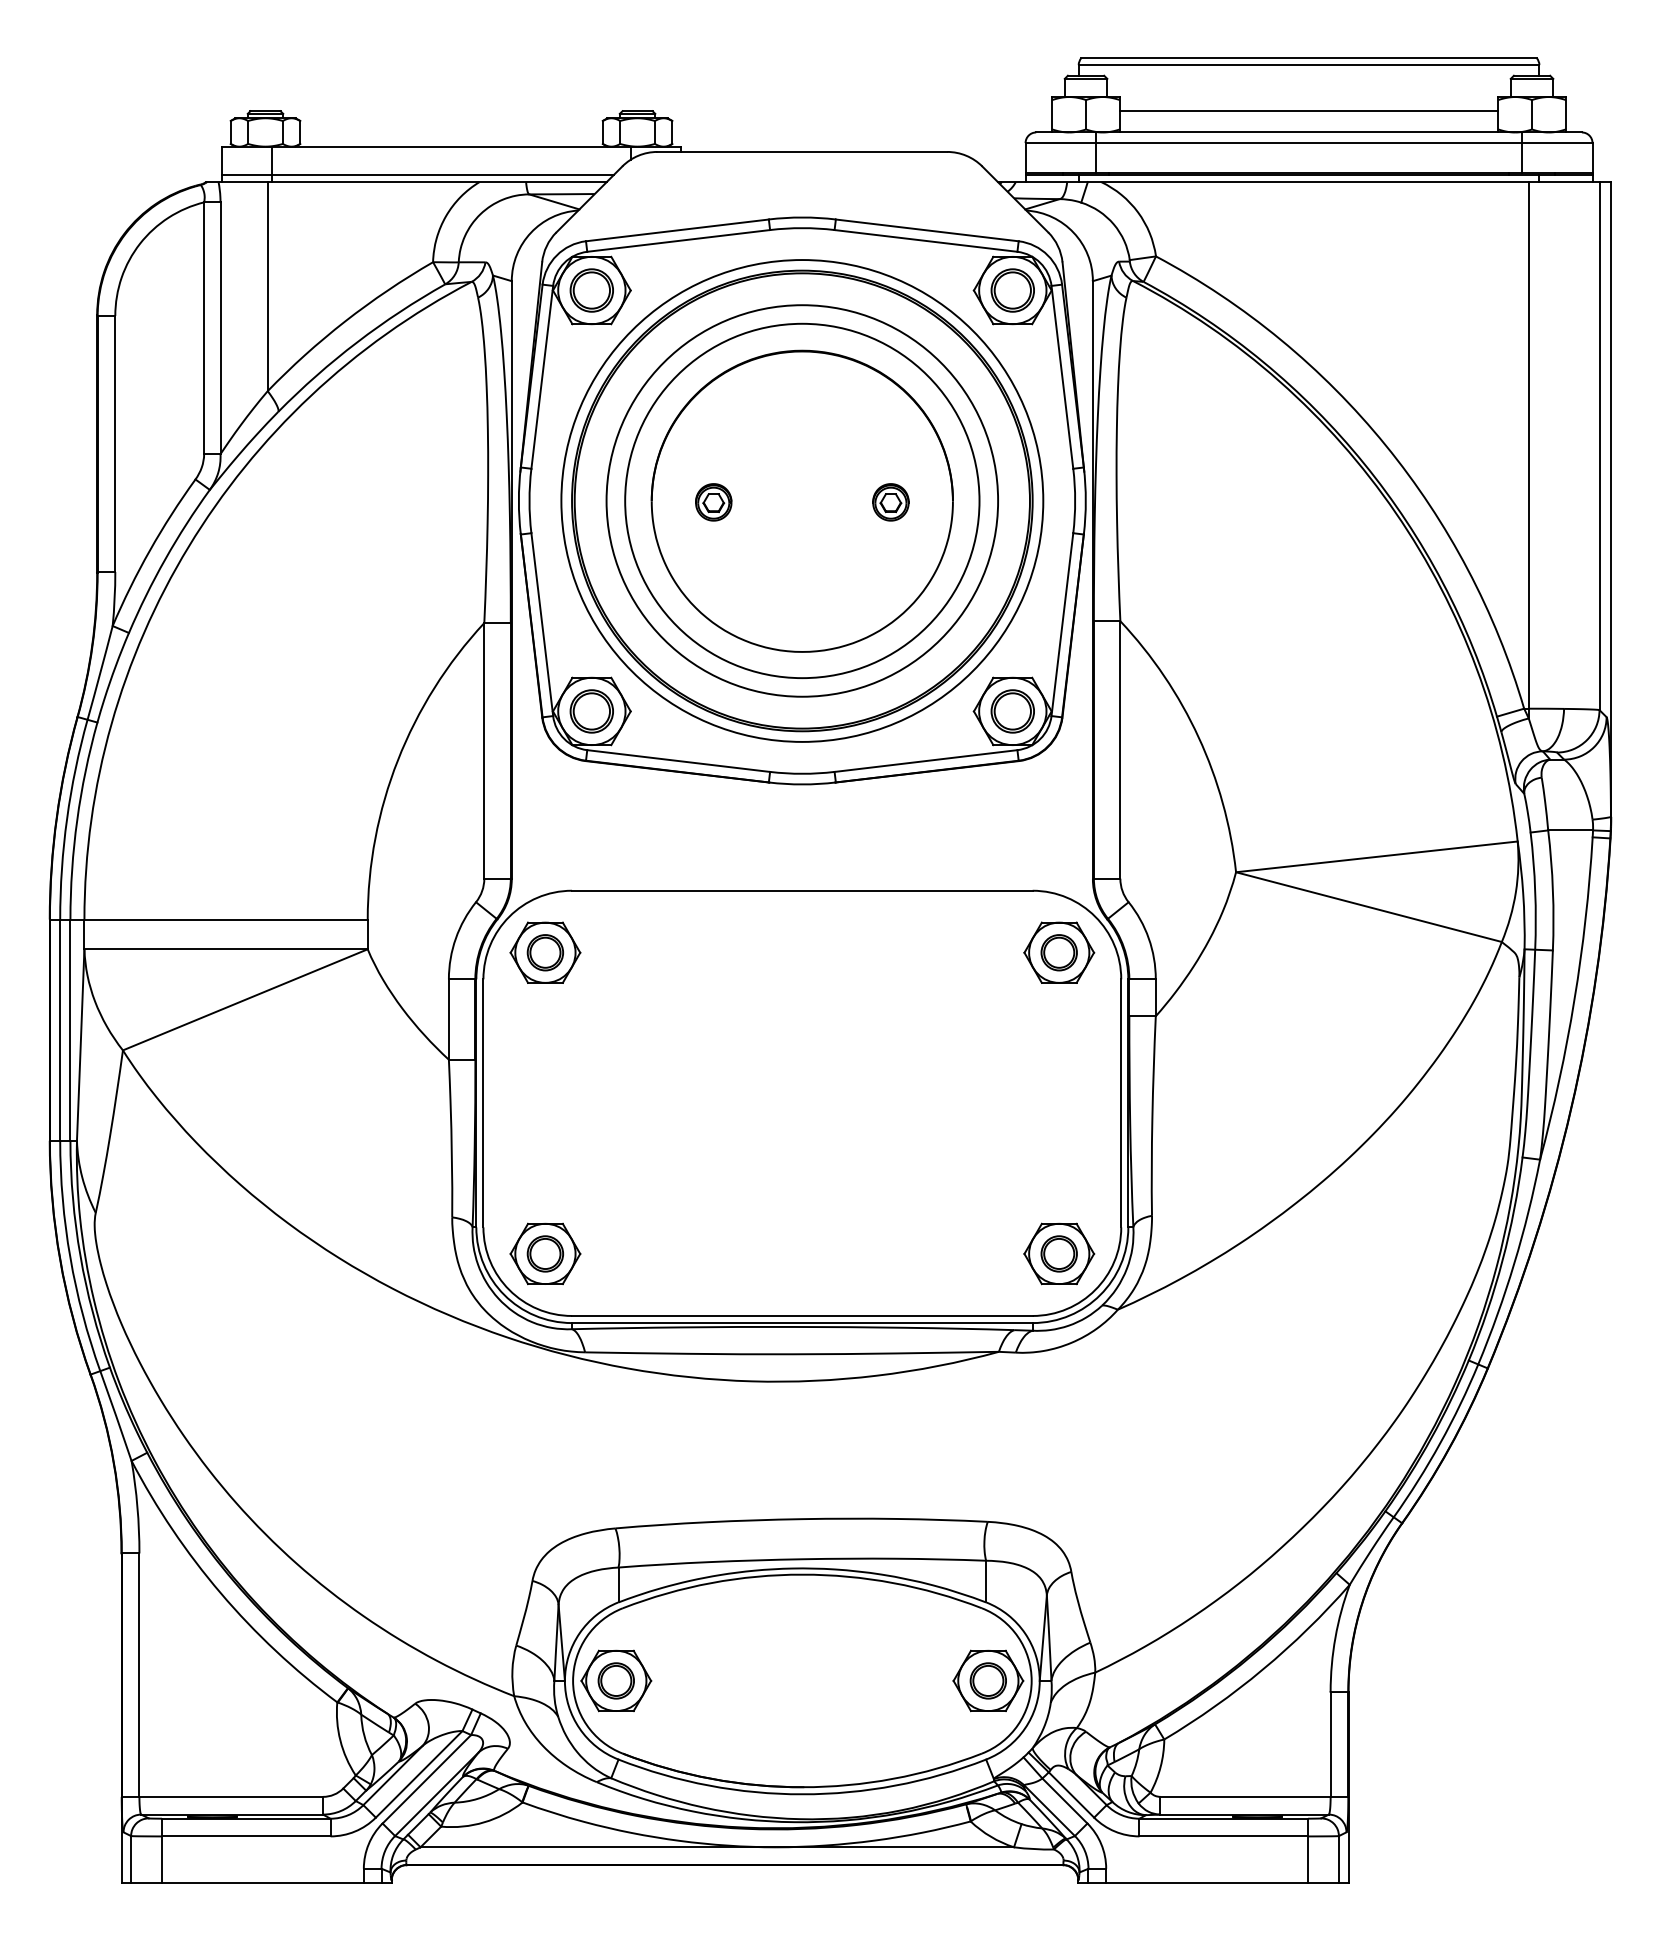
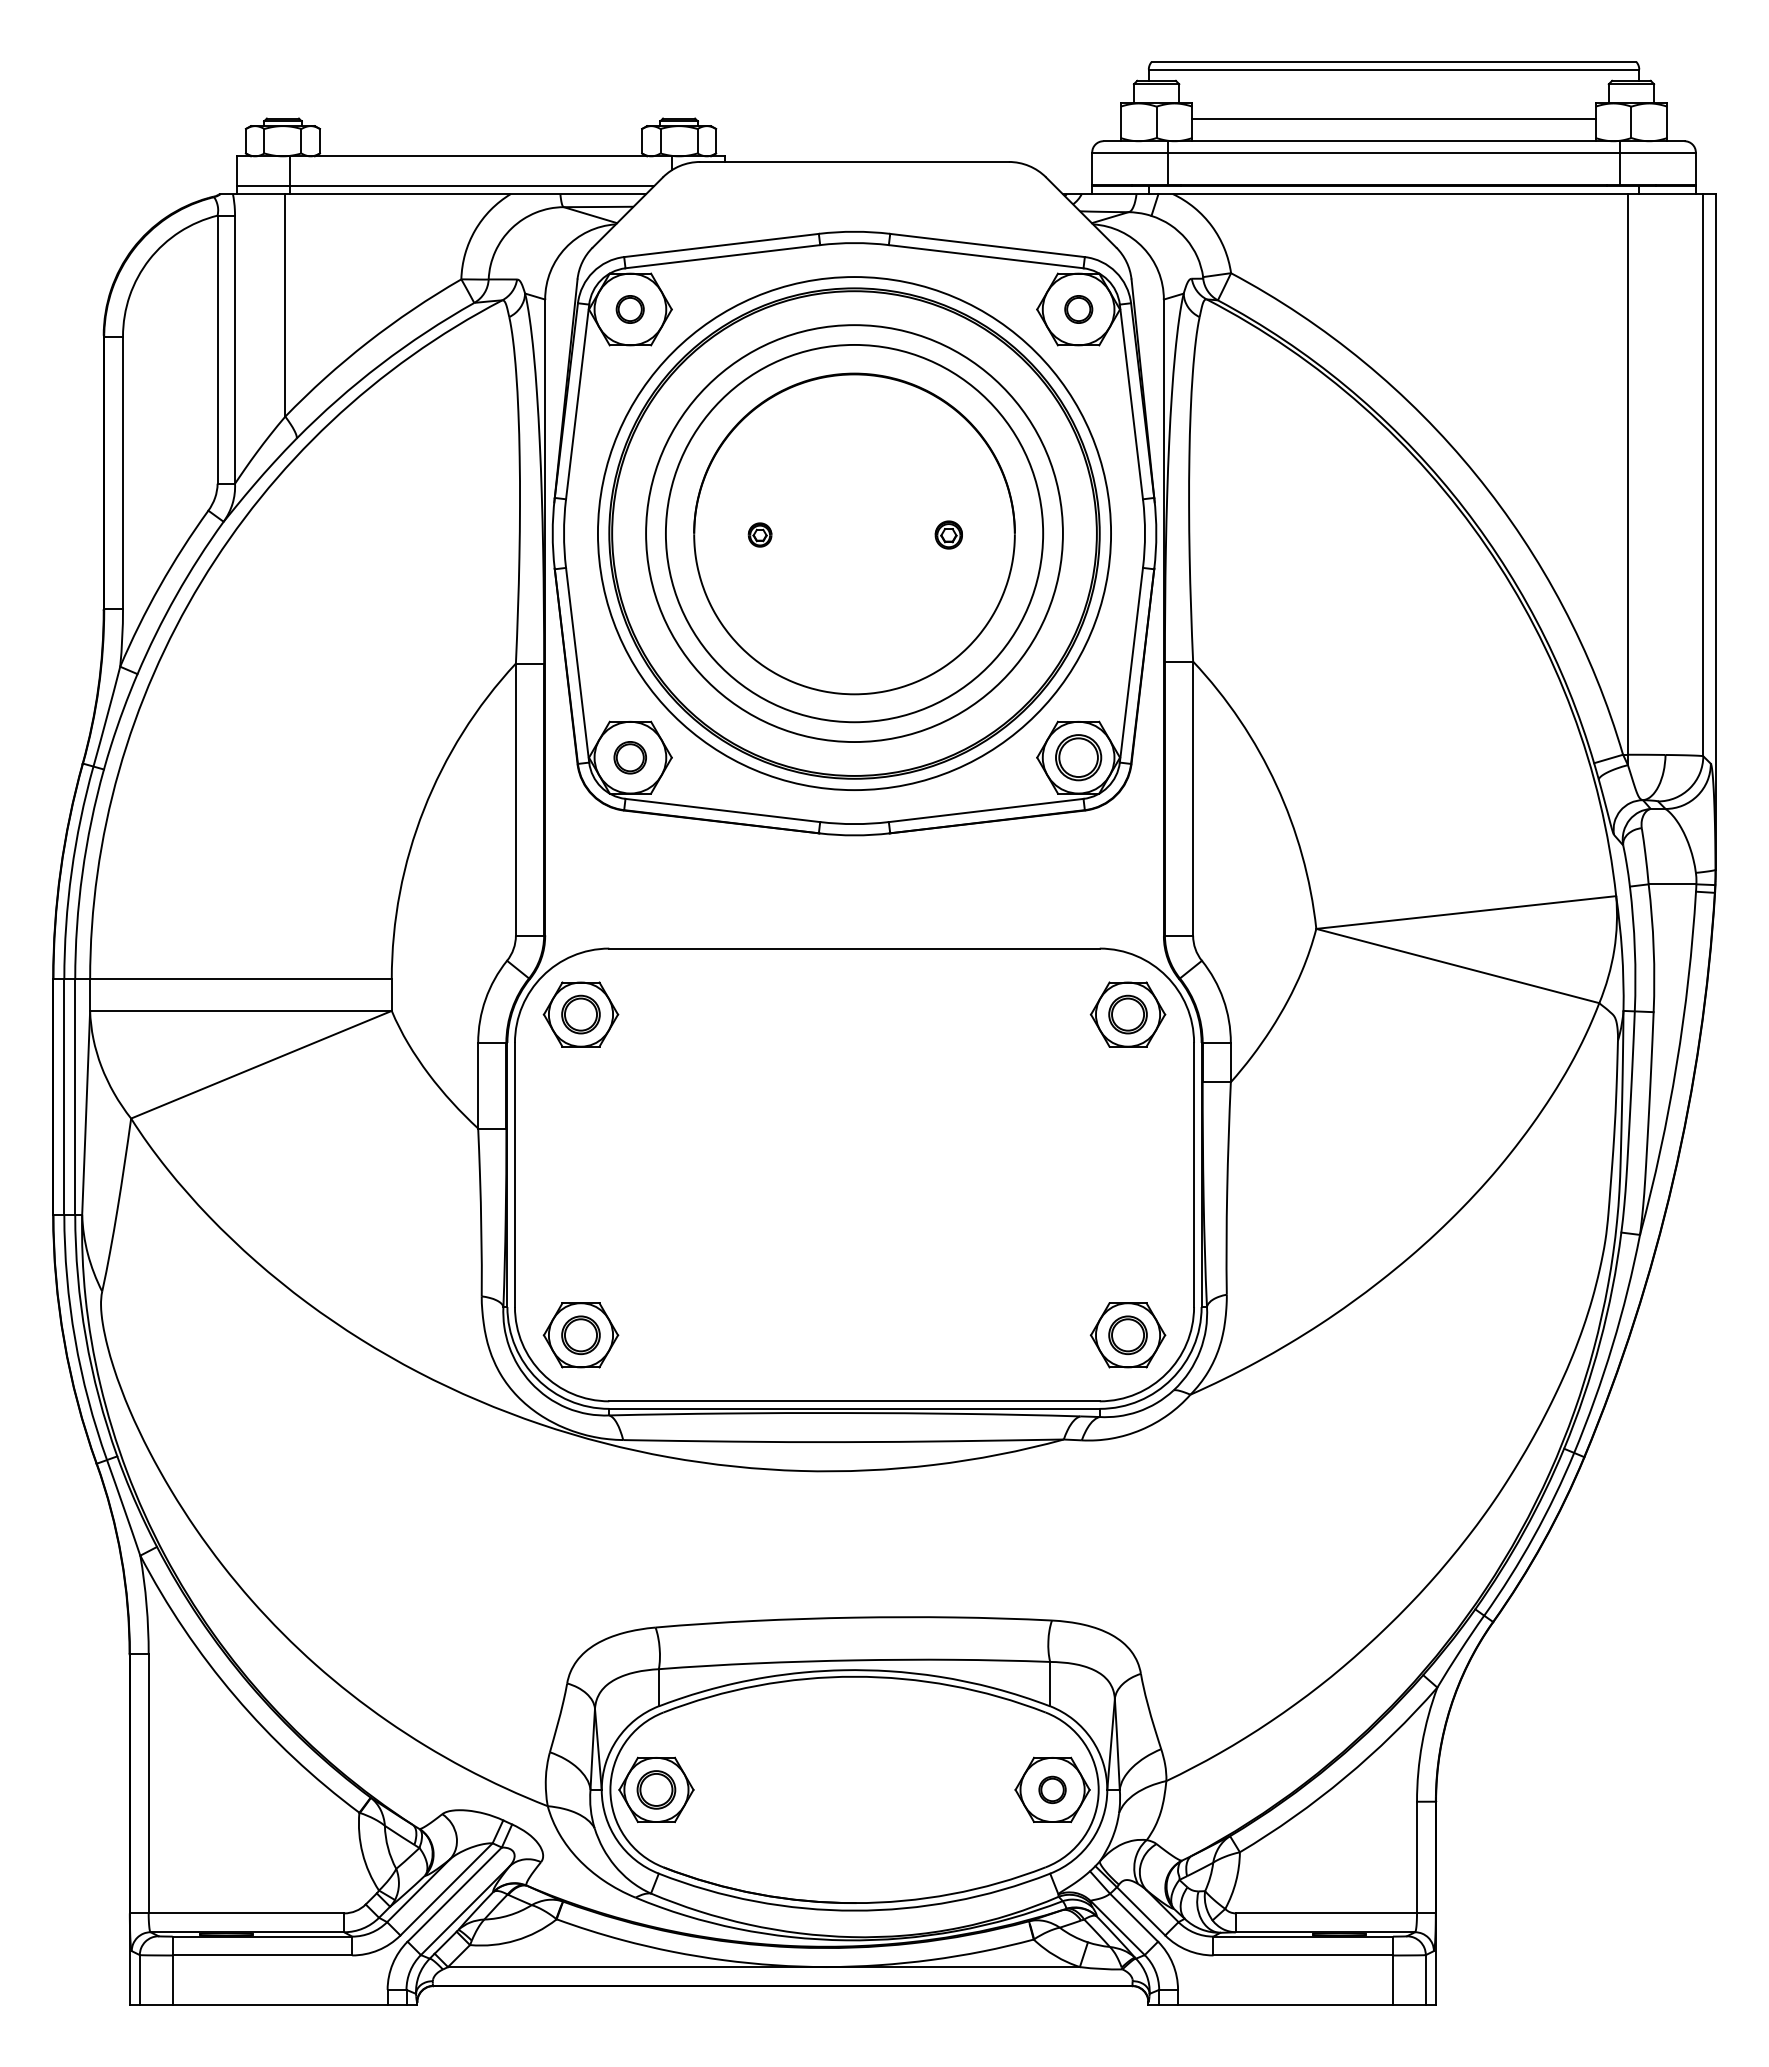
part: (591, 290) -> (629, 309), size x0.6
part: (1012, 290) -> (1078, 309), size x0.6
part: (713, 501) -> (759, 534), size x0.6
part: (890, 501) -> (948, 534), size x0.7
part: (591, 711) -> (629, 757), size x0.7
part: (988, 1680) -> (1052, 1789), size x0.7

